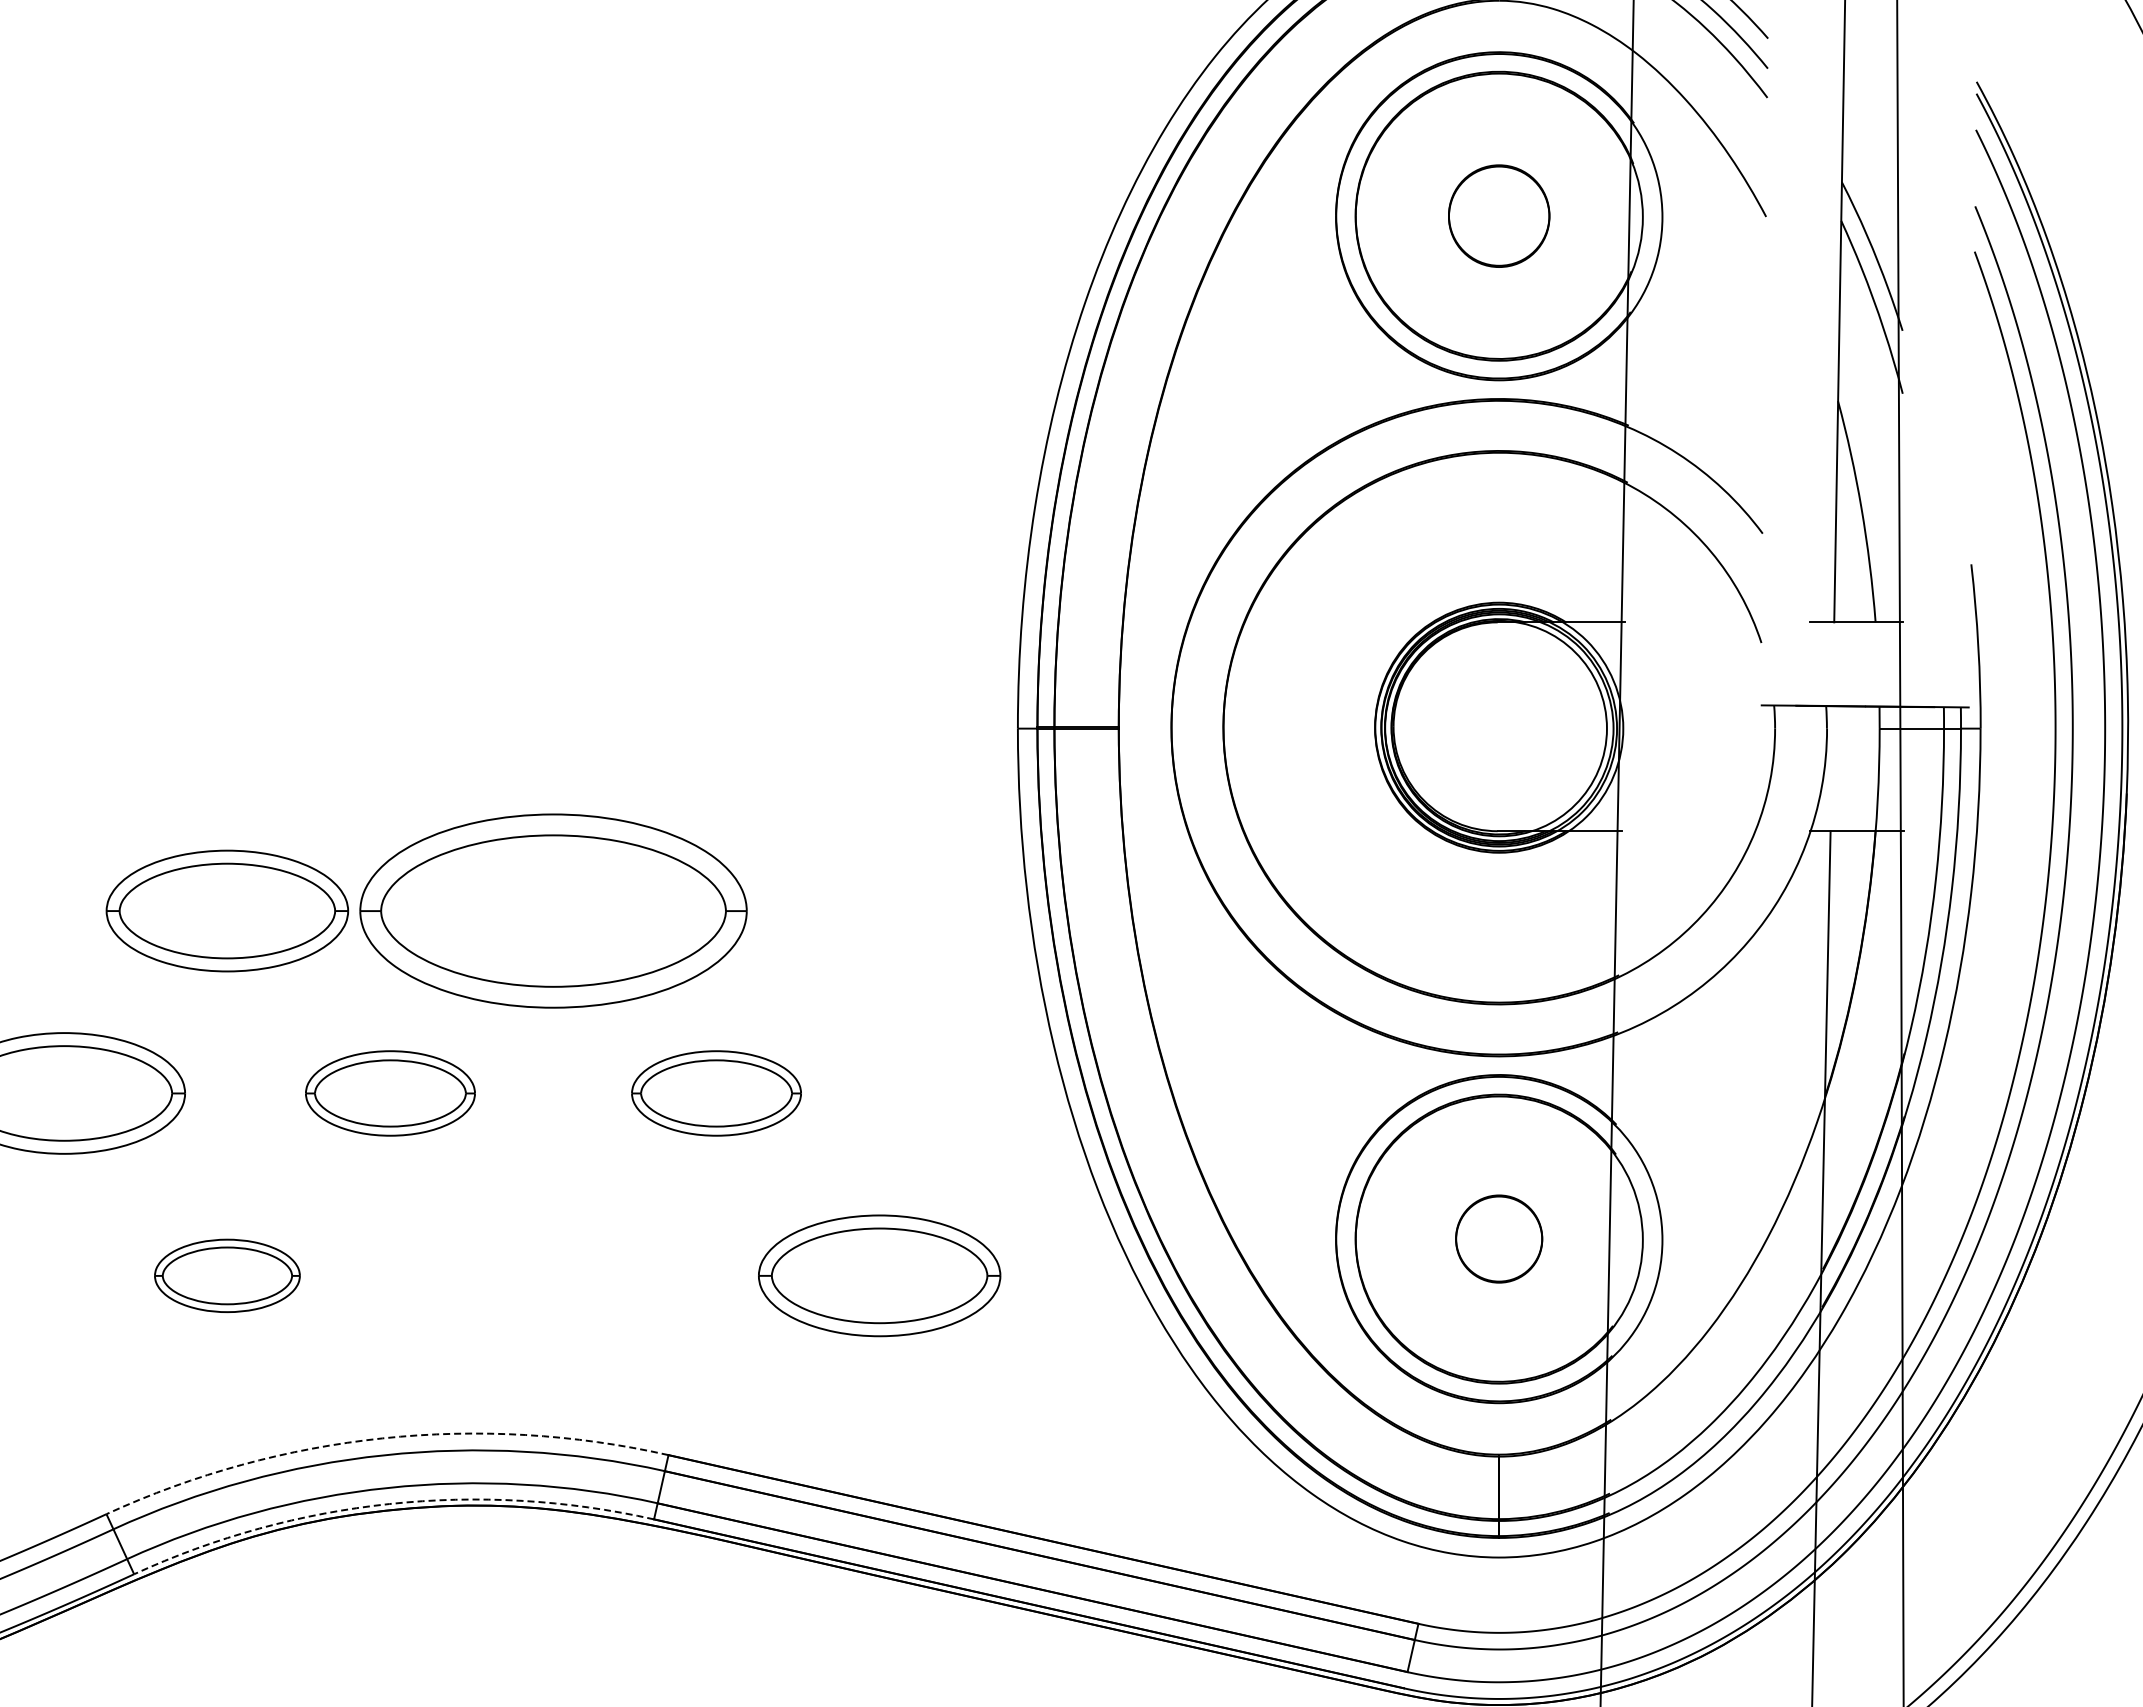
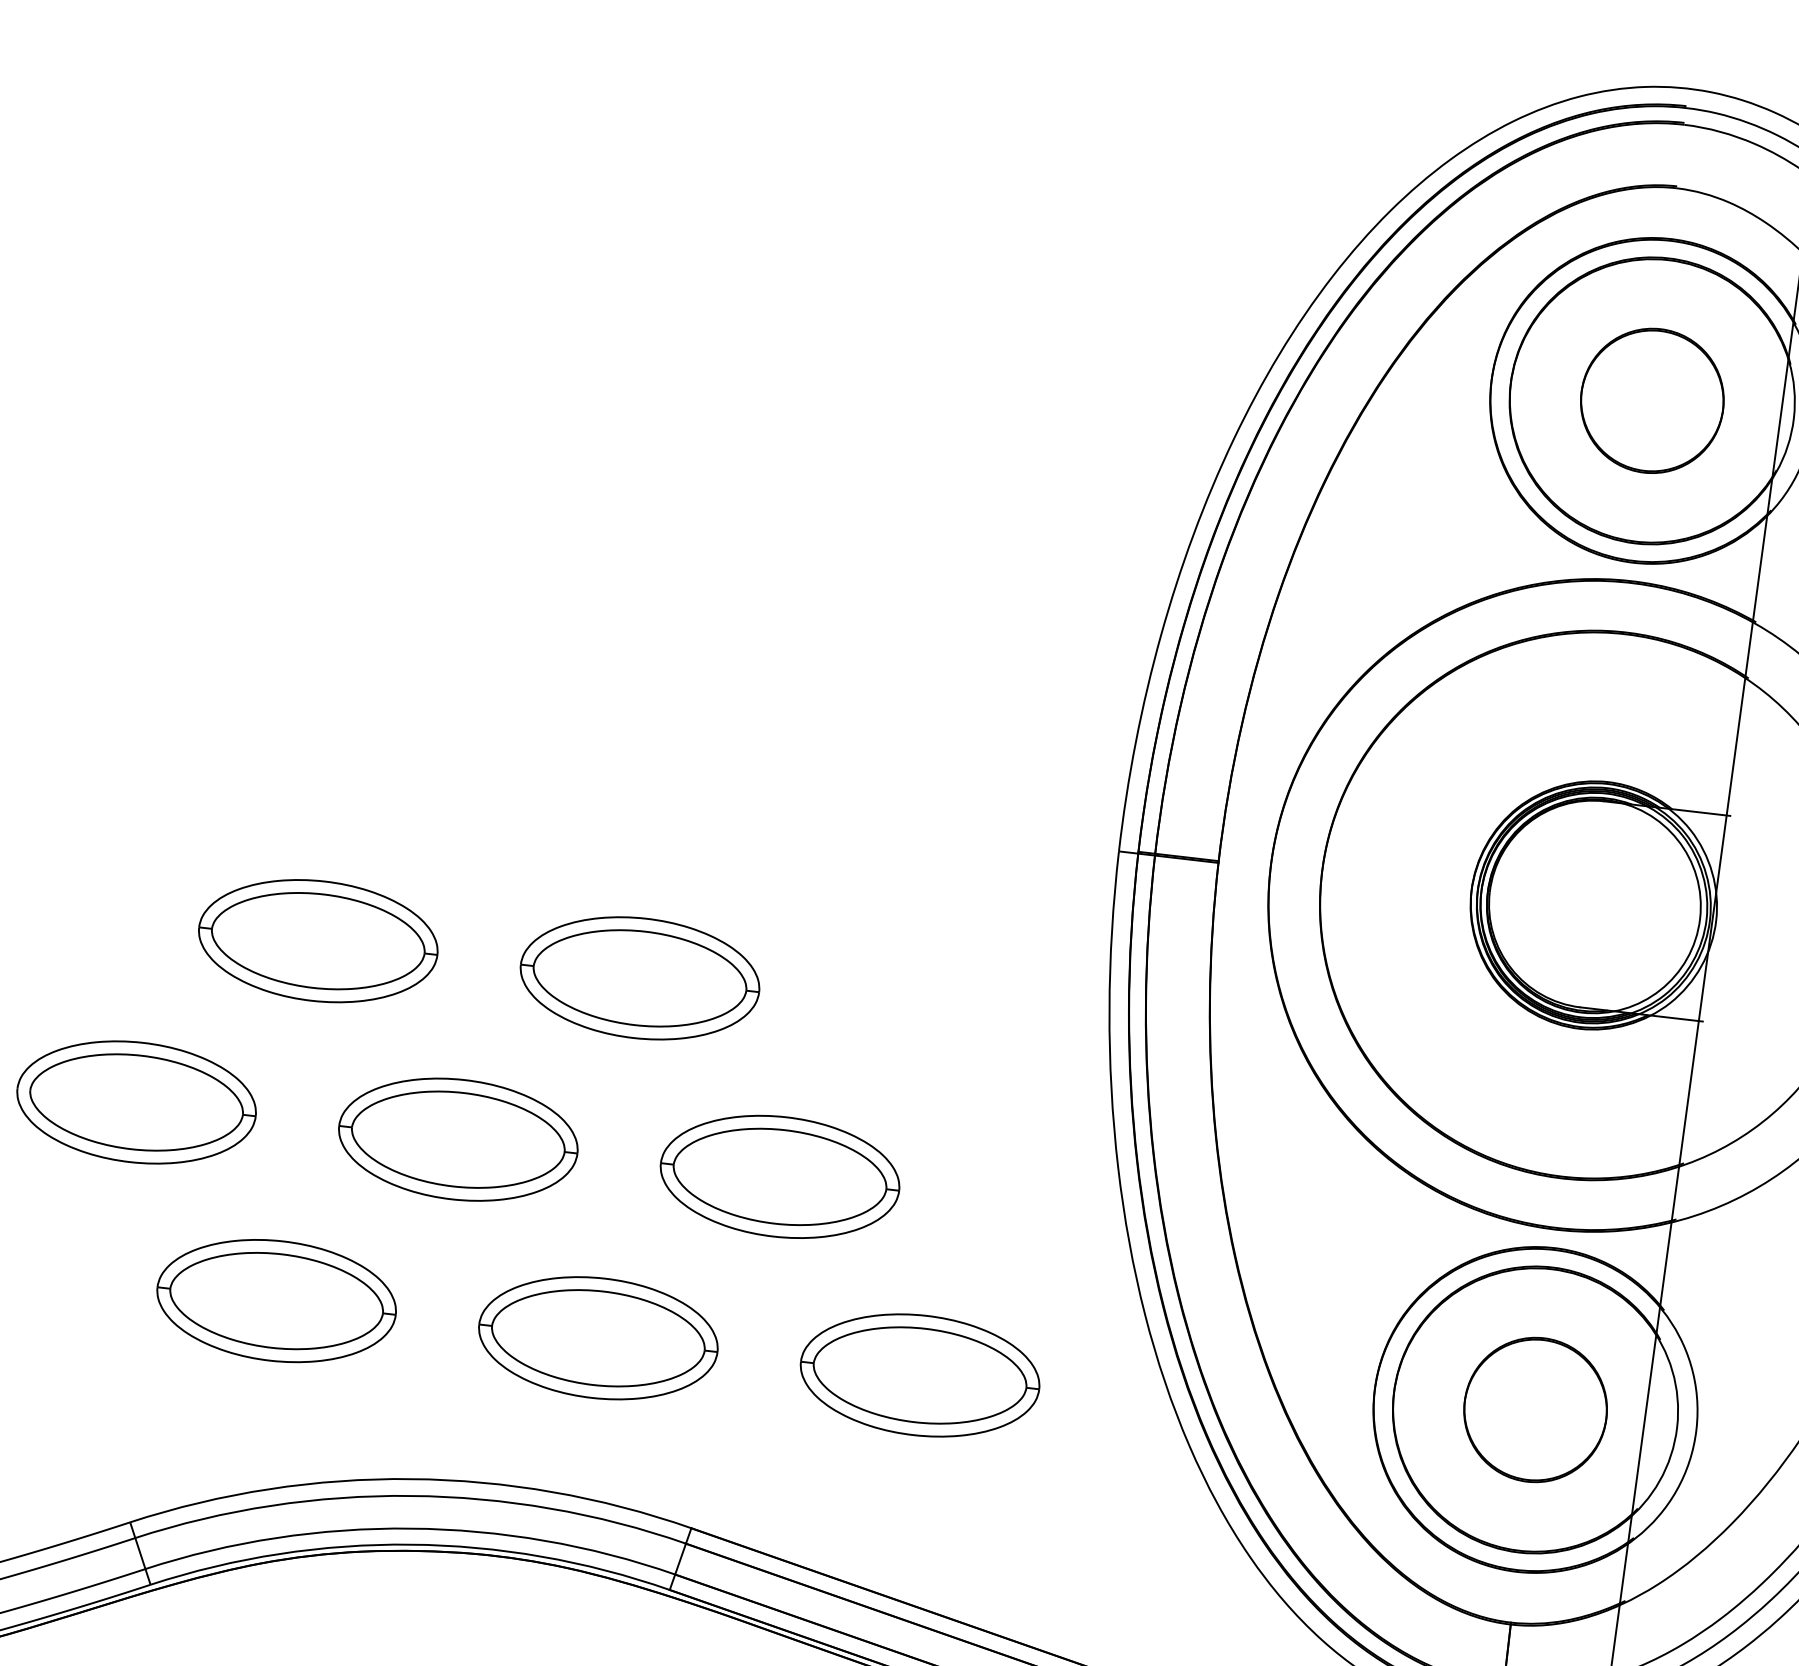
part: (1498, 215) -> (1651, 400), size x1.43
part: (553, 910) -> (640, 977), size x0.62
part: (390, 1093) -> (458, 1139), size x1.43
part: (716, 1093) -> (779, 1176), size x1.43
part: (1498, 1238) -> (1534, 1409), size x1.67
part: (227, 1275) -> (276, 1300), size x1.67
part: (553, 1275) -> (598, 1337), added
arc: (382, 1438) -> (411, 1479), dashed -> solid
arc: (389, 1504) -> (410, 1545), dashed -> solid

